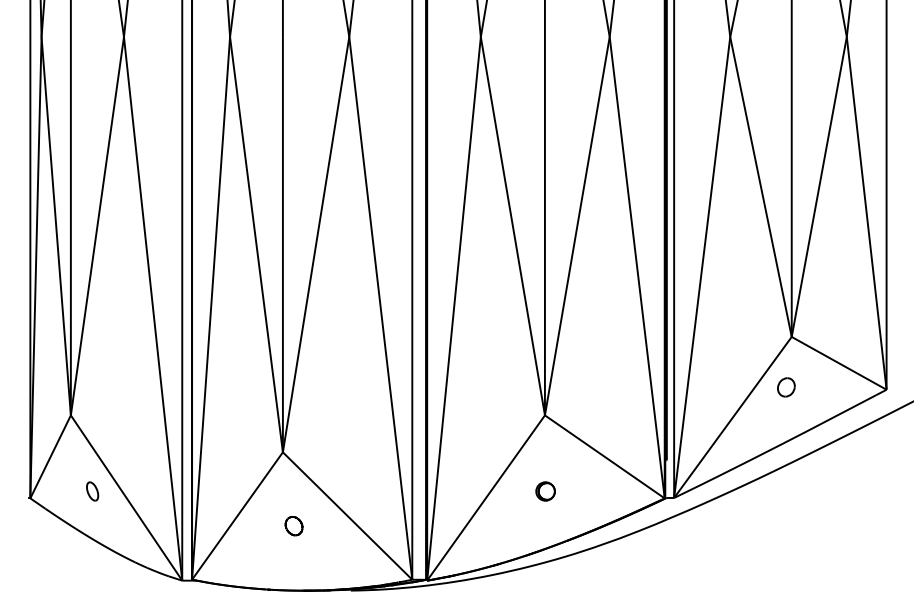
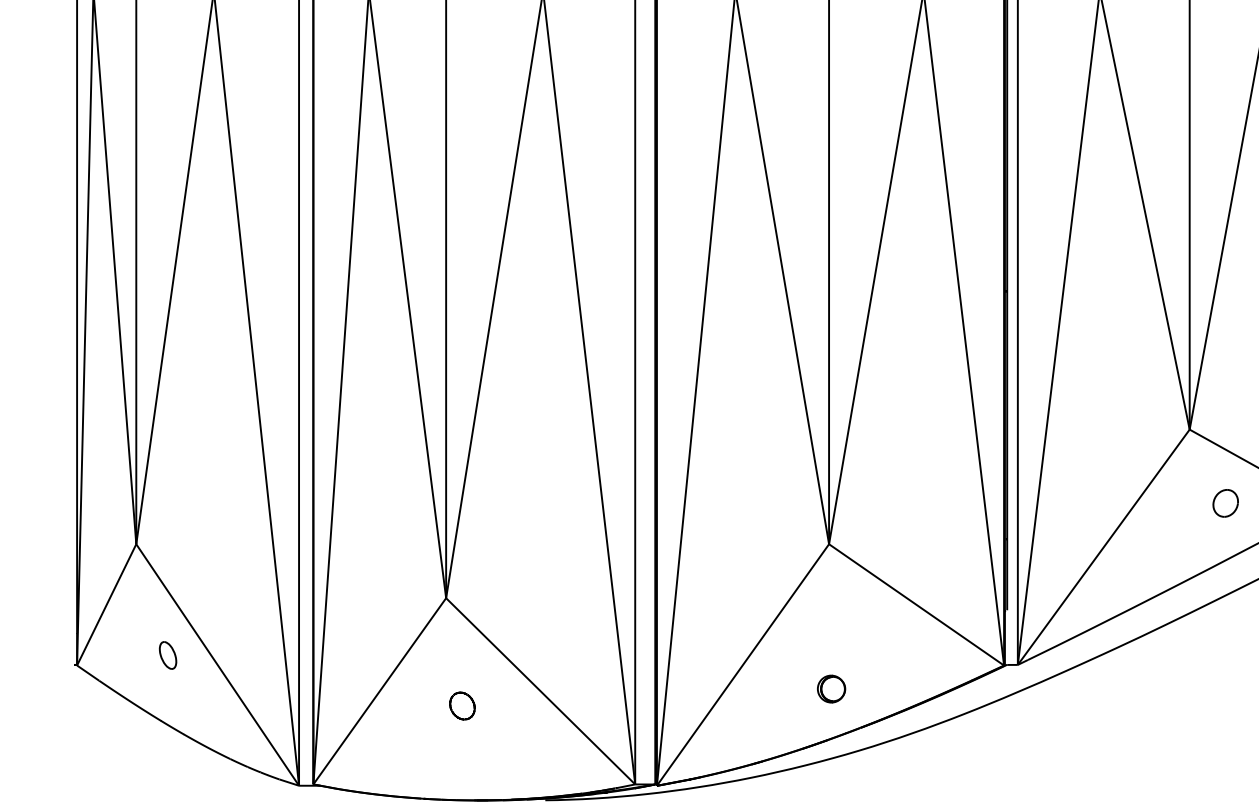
part: (786, 387) -> (1225, 503), moved
part: (545, 491) -> (831, 689), moved

